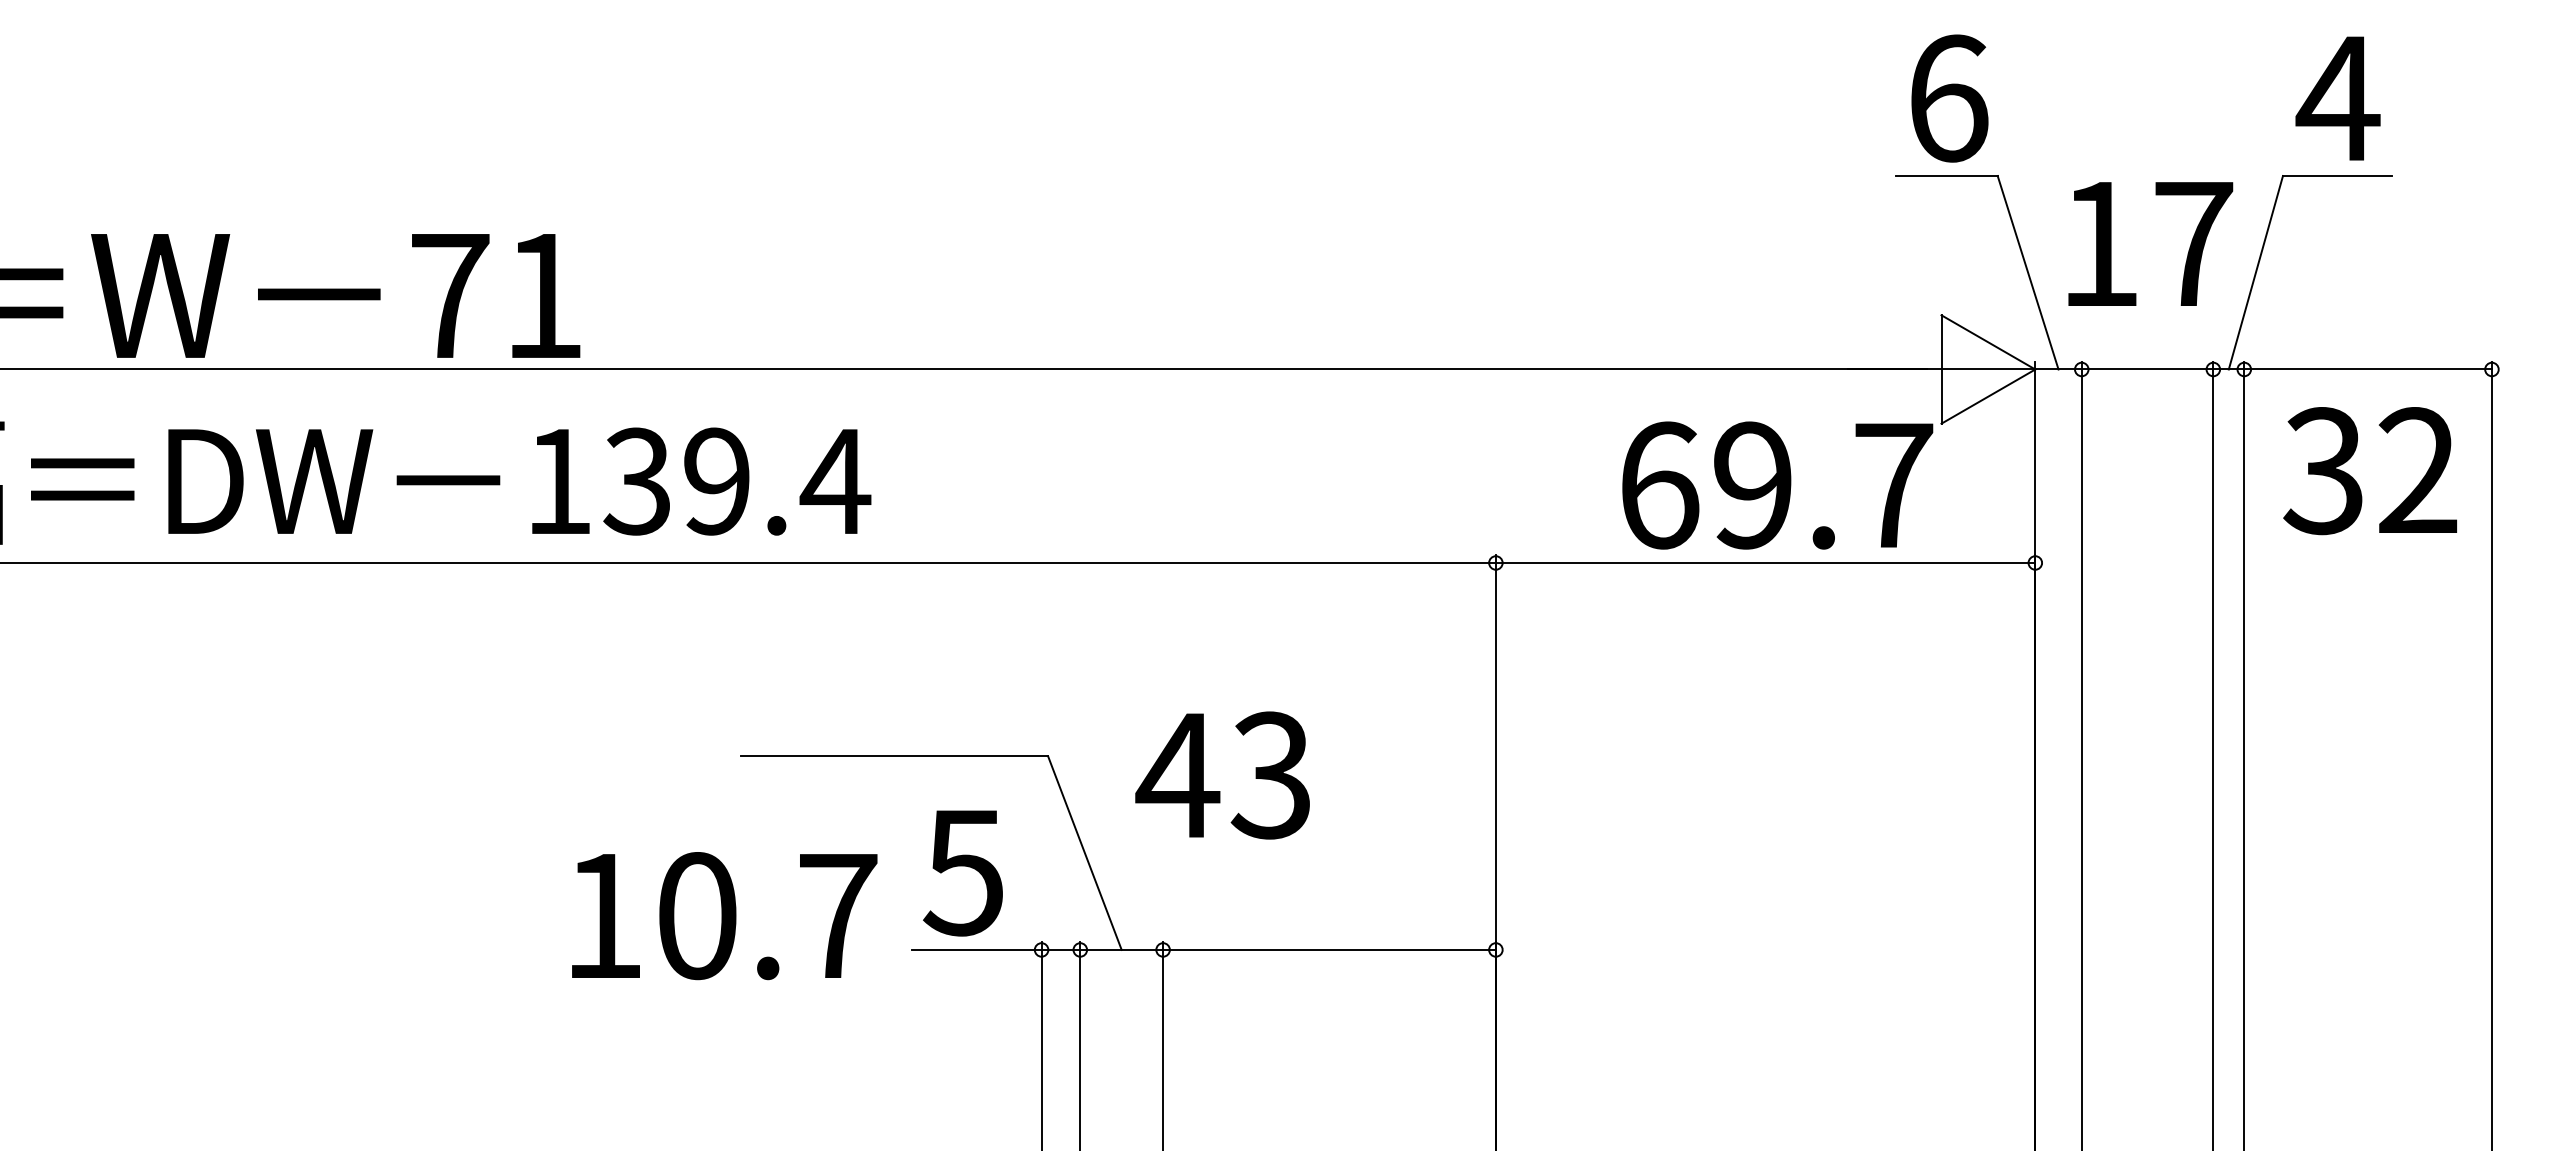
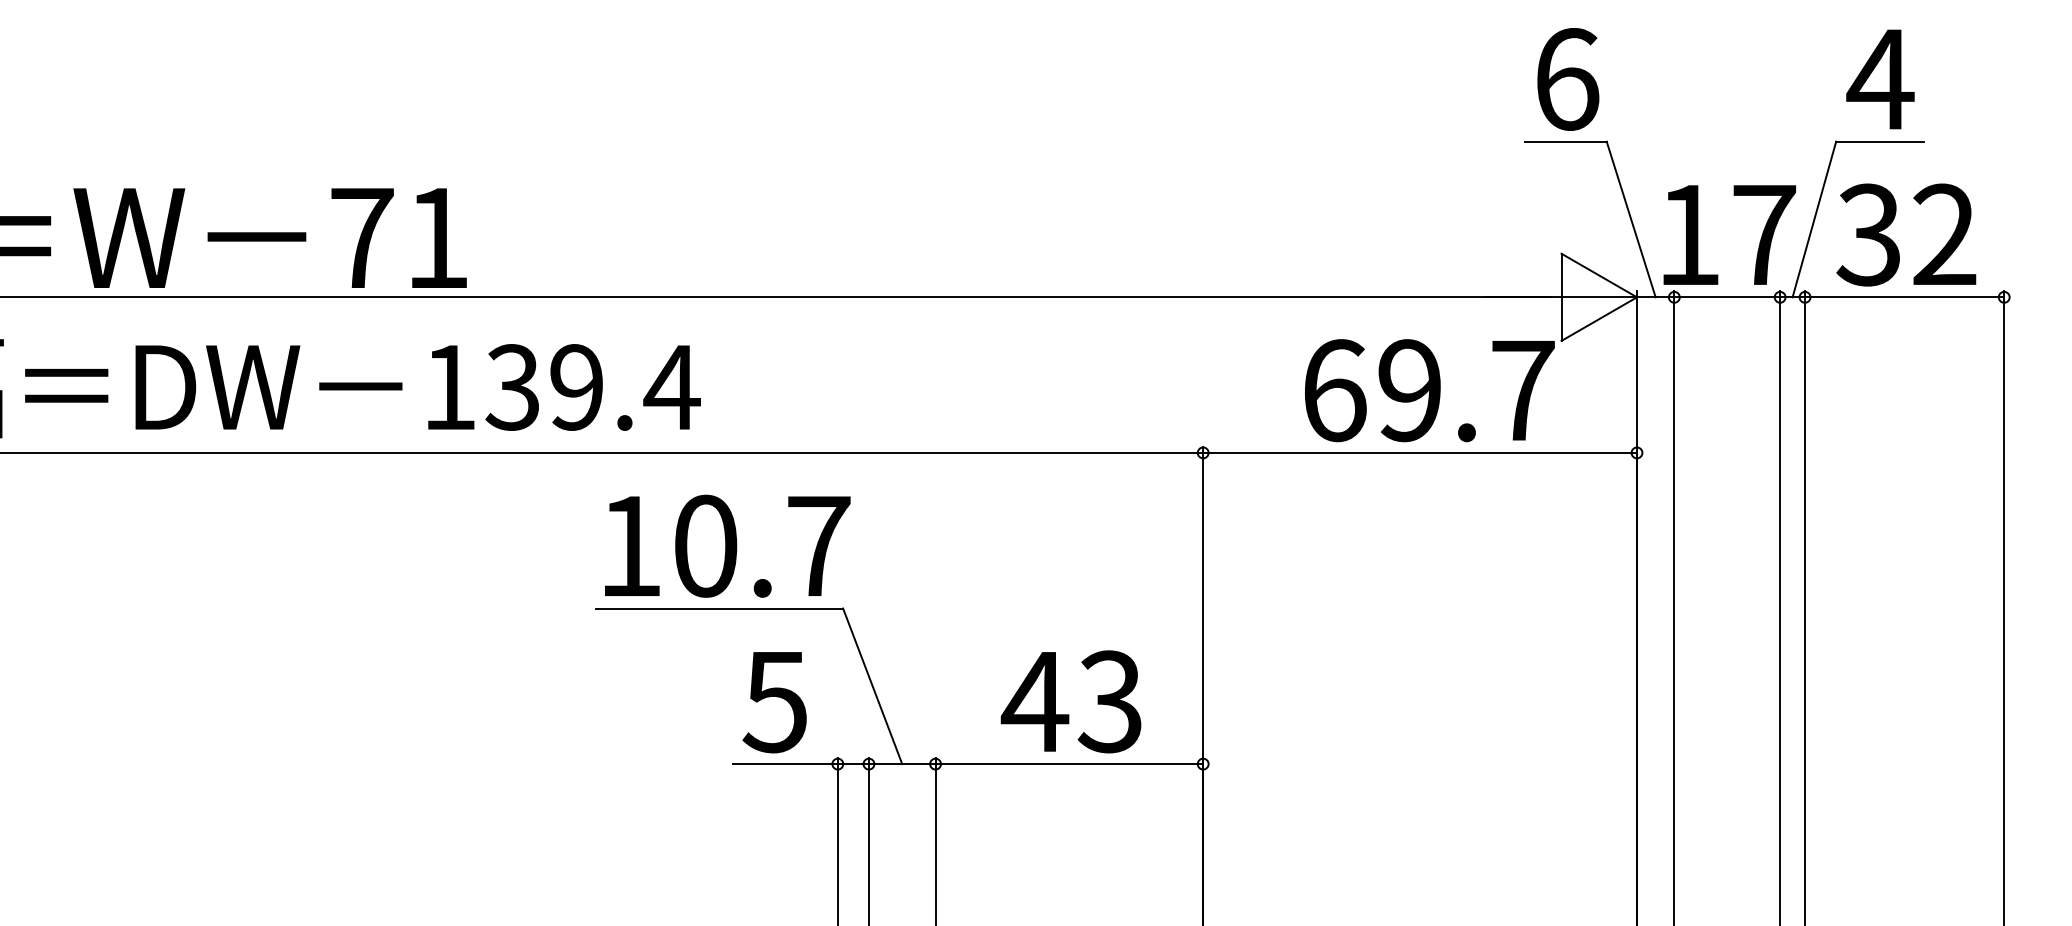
text: (2150, 243) -> (1729, 234), moved
text: (2369, 471) -> (1905, 235), moved
text: (1222, 775) -> (1070, 701), moved
text: (724, 916) -> (727, 546), moved

